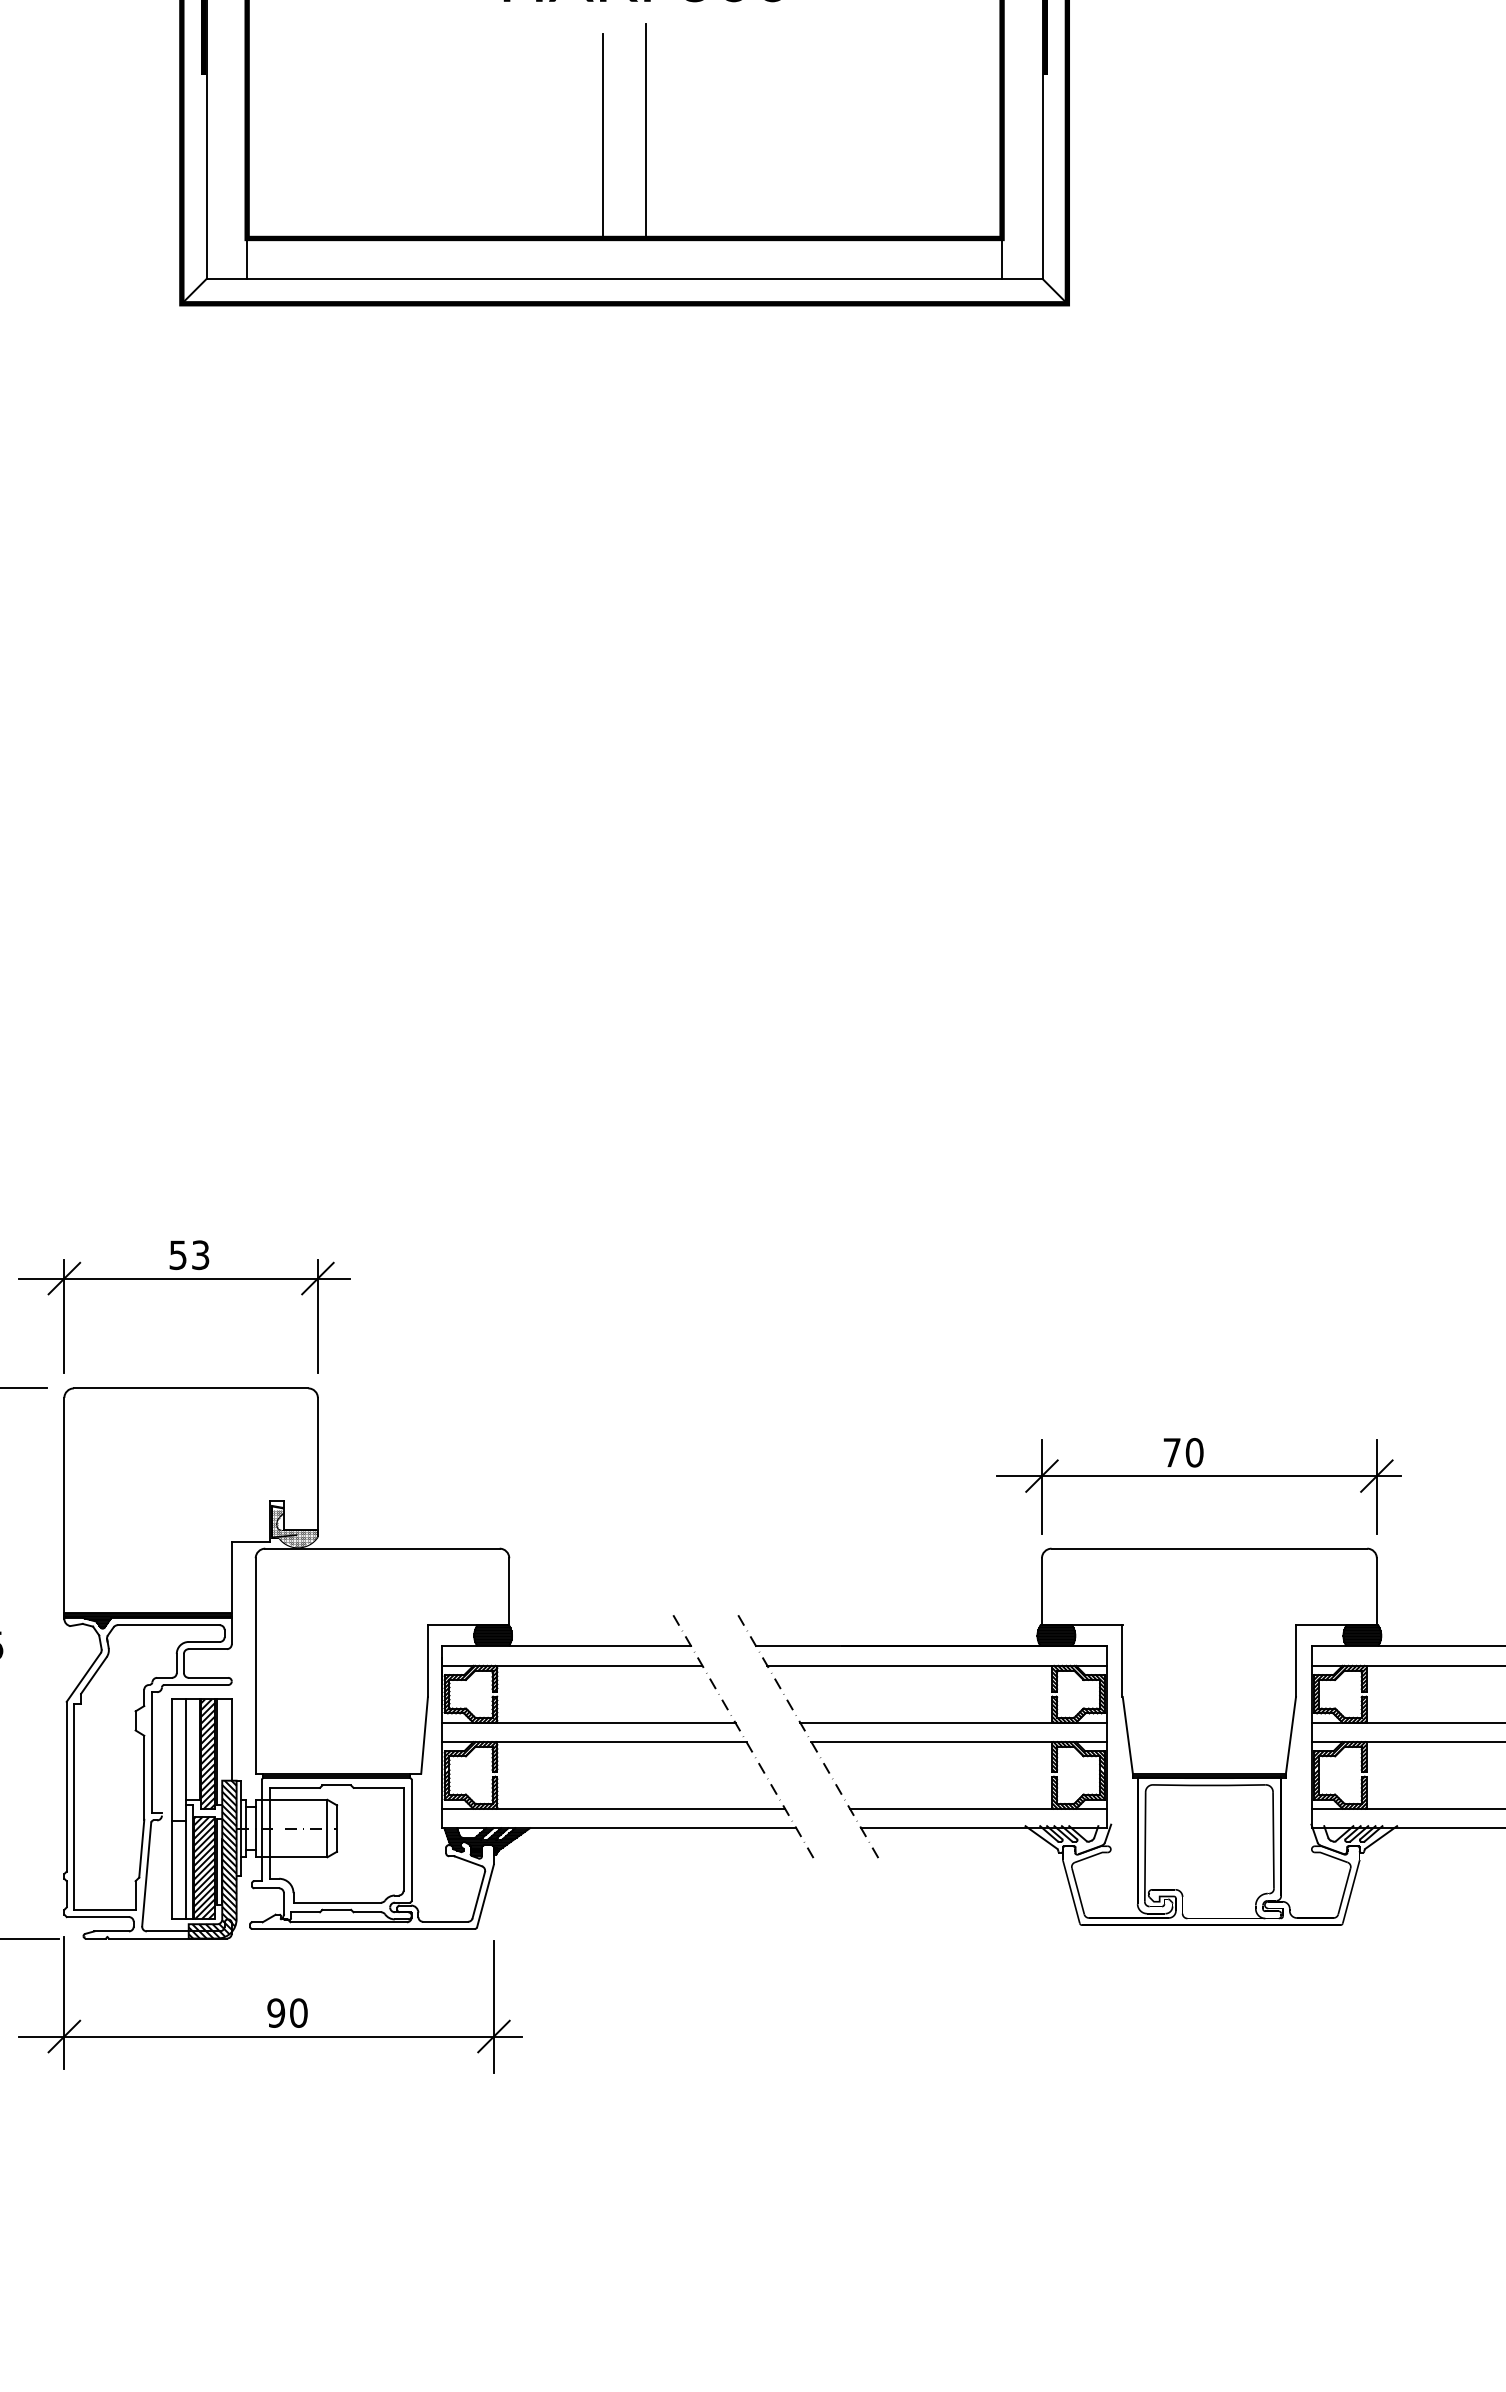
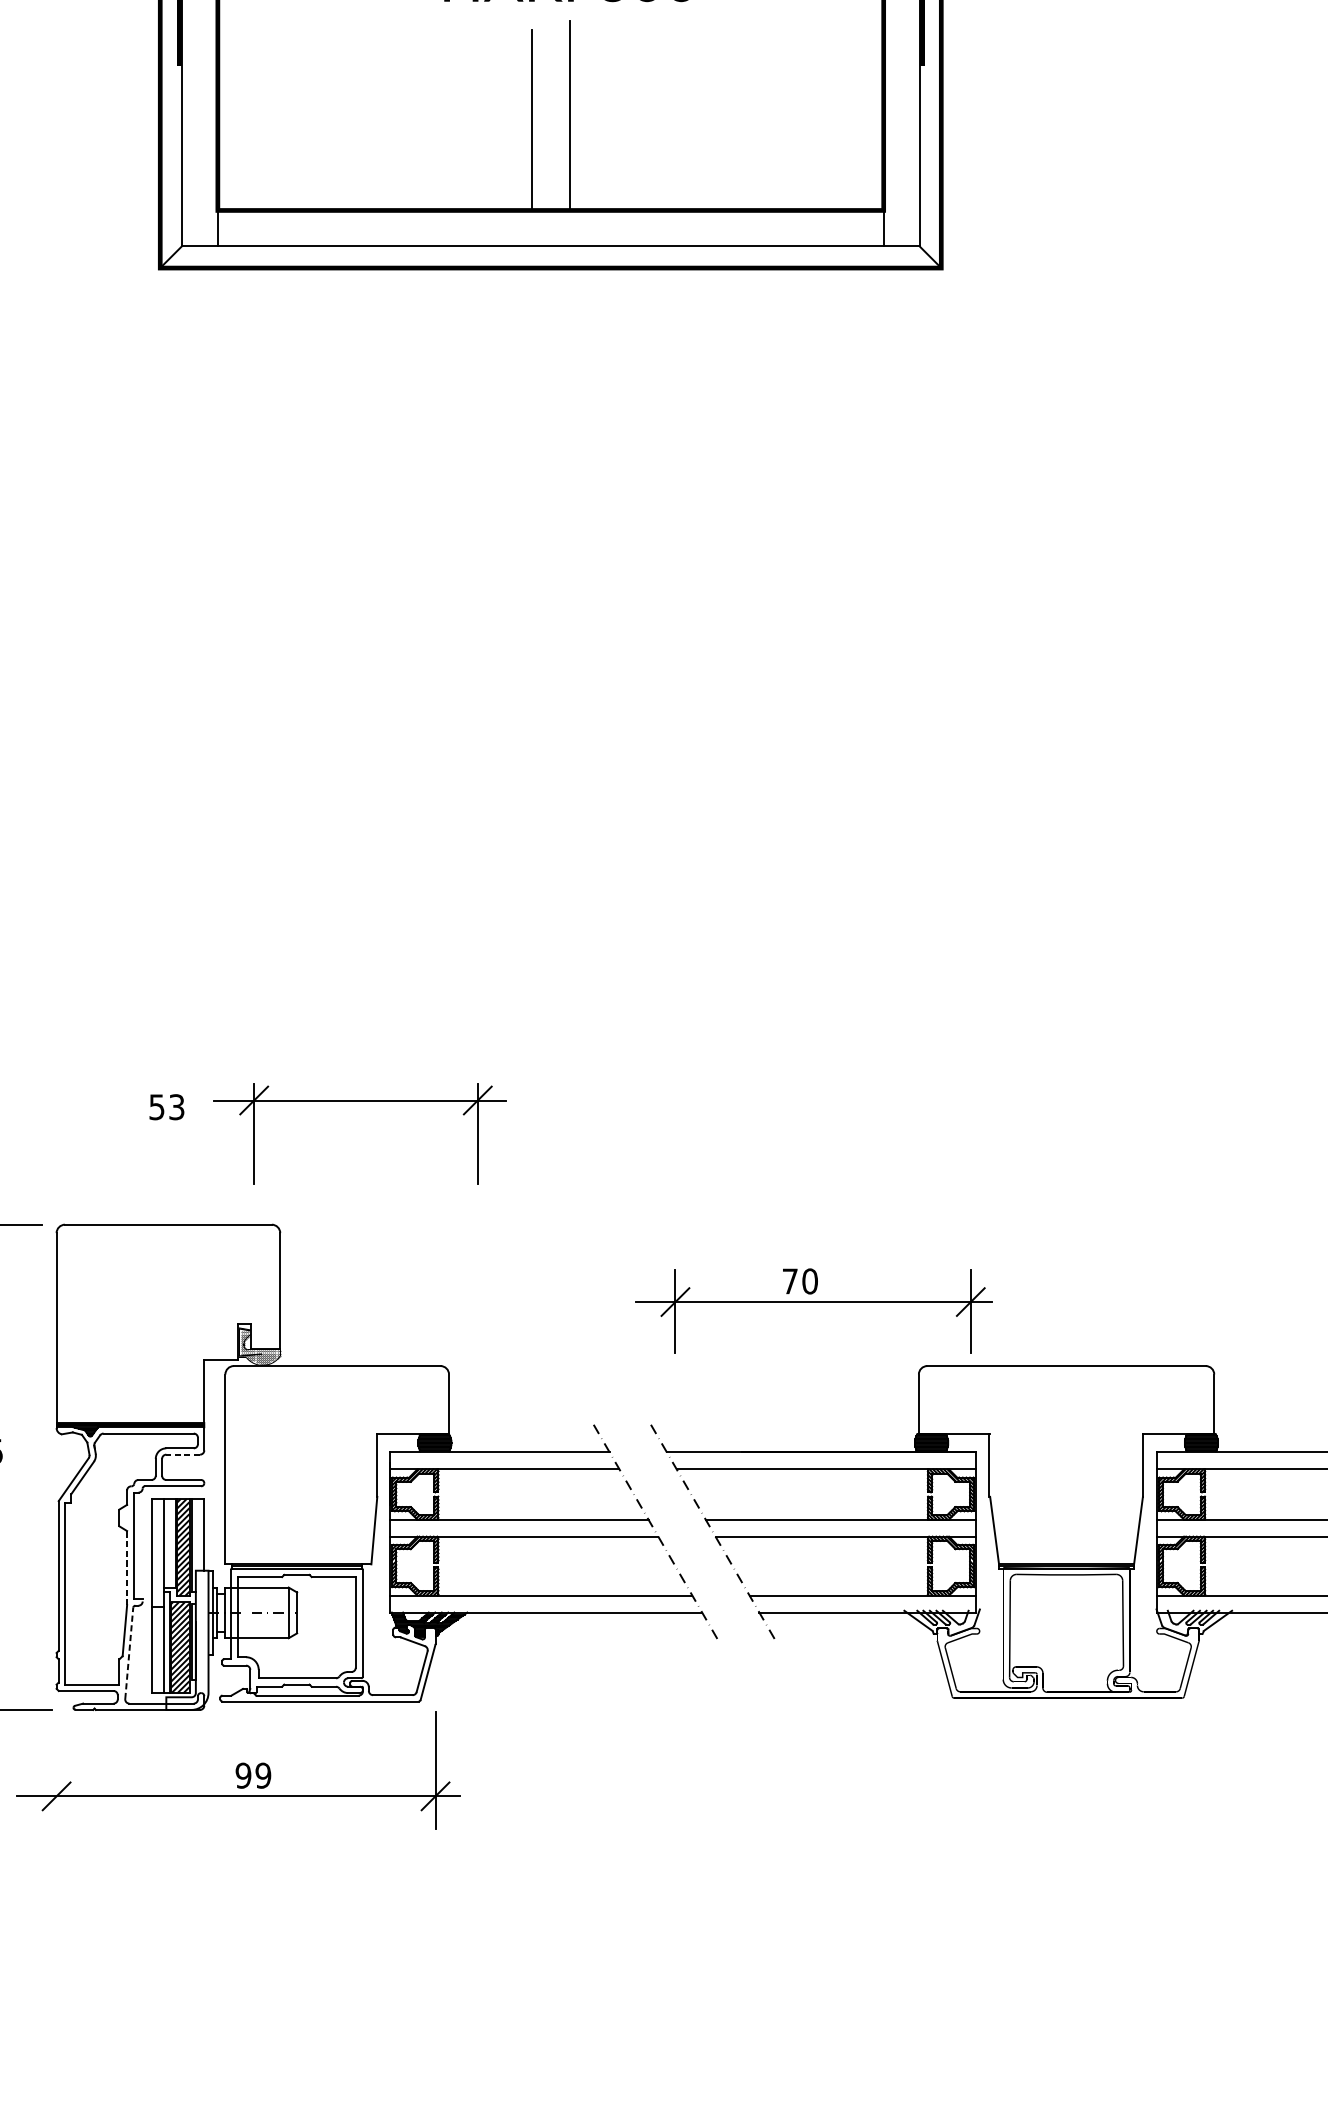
part: (184, 1279) -> (360, 1101), moved
part: (1198, 1476) -> (813, 1302), moved
line: (207, 1649) -> (182, 1454), solid -> dashed
line: (144, 1777) -> (127, 1567), solid -> dashed
hatch: (212, 1859) -> (187, 1640), removed
line: (146, 1873) -> (129, 1652), solid -> dashed
line: (64, 2002) -> (56, 1766), removed
text: (298, 2012) -> (263, 1775), 90 -> 99

